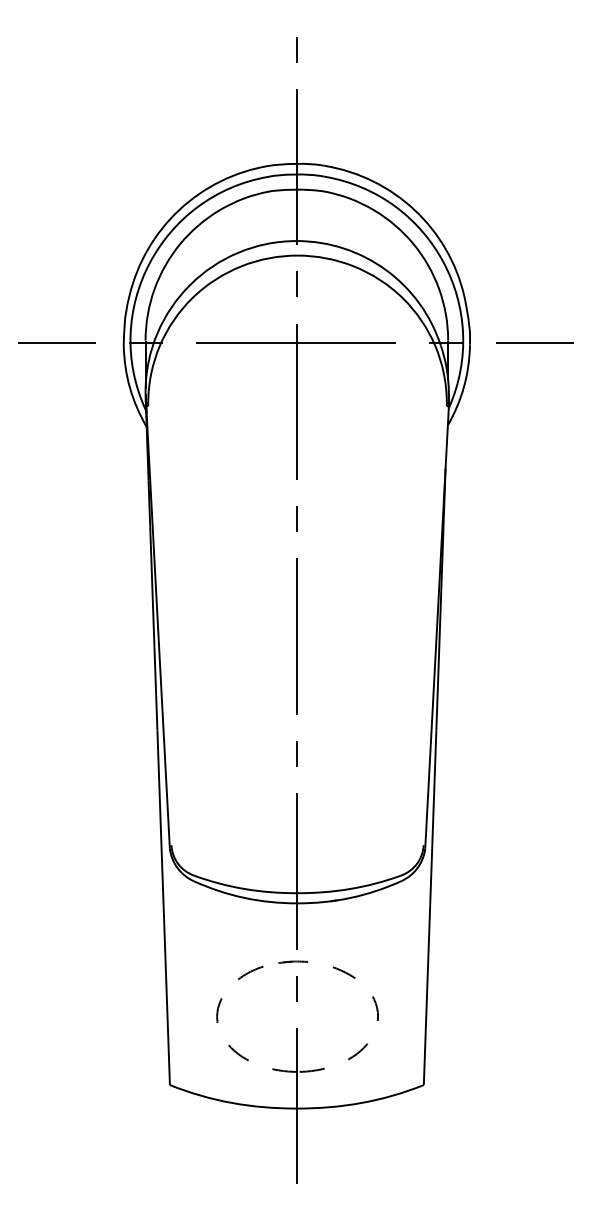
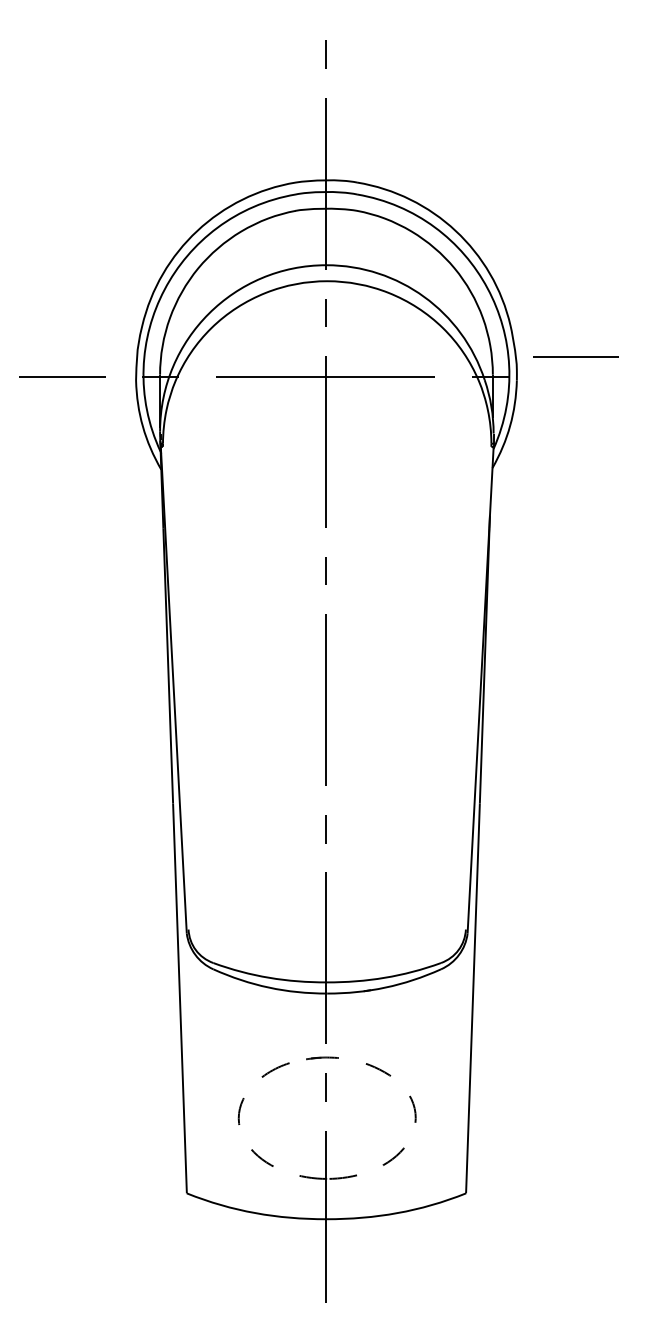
line: (534, 342) -> (575, 355), moved

